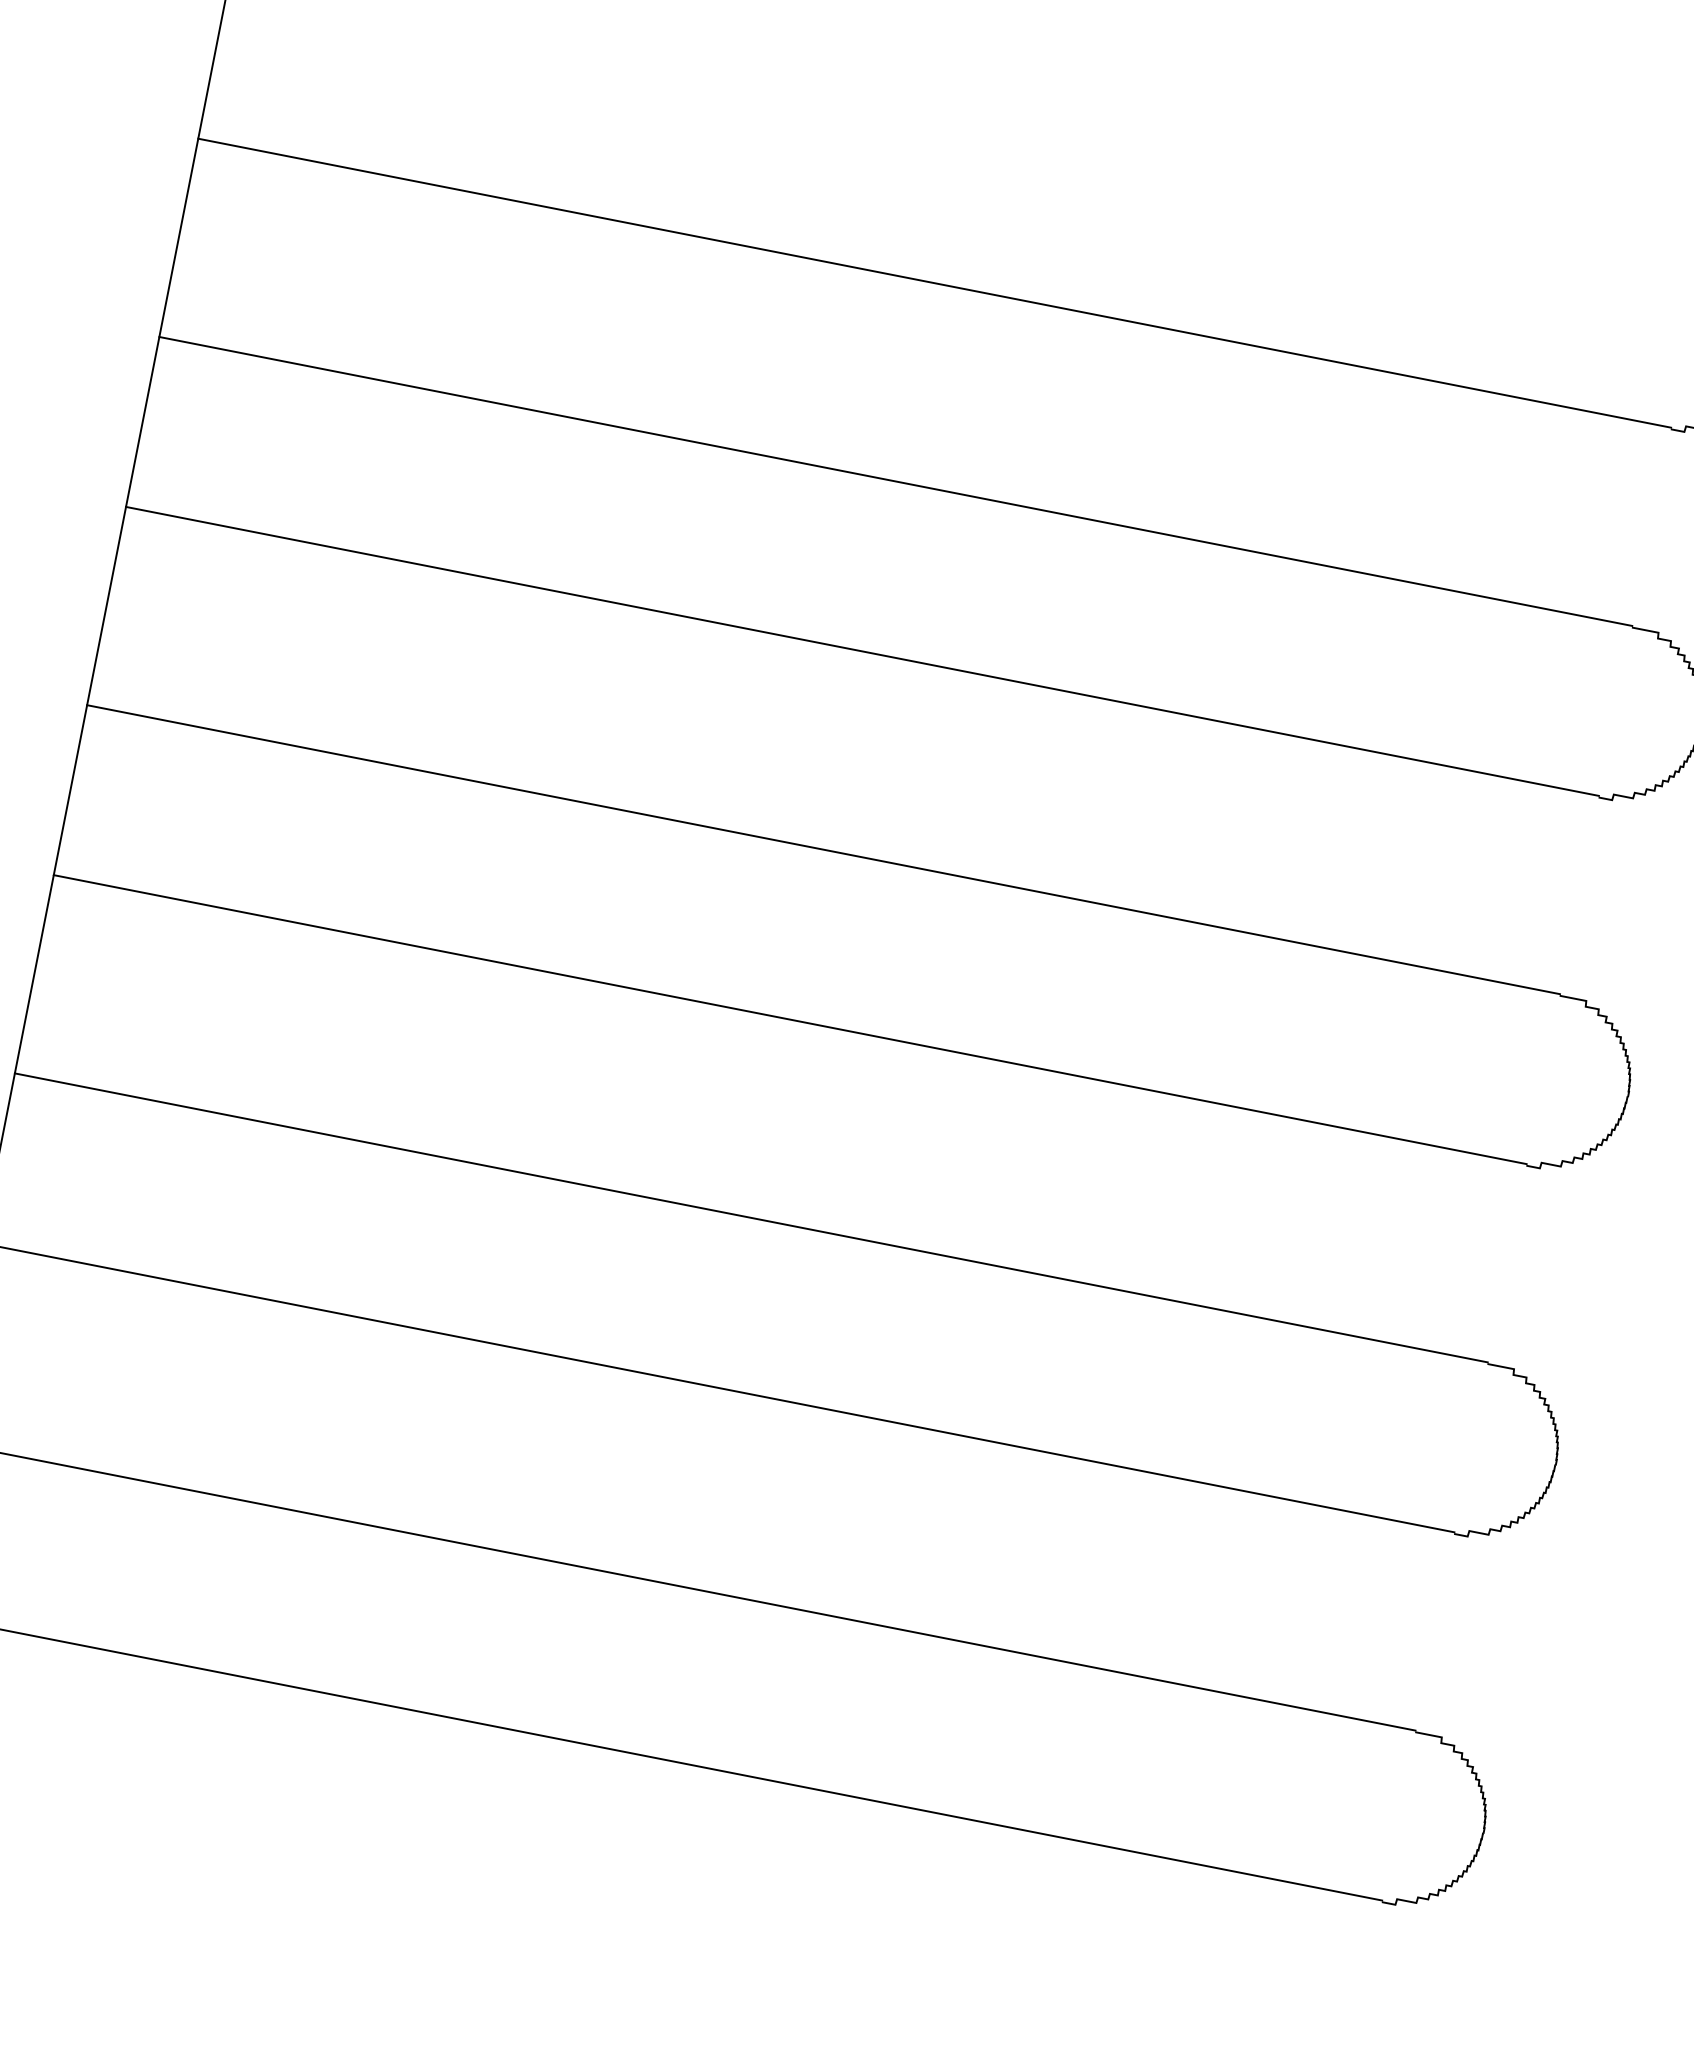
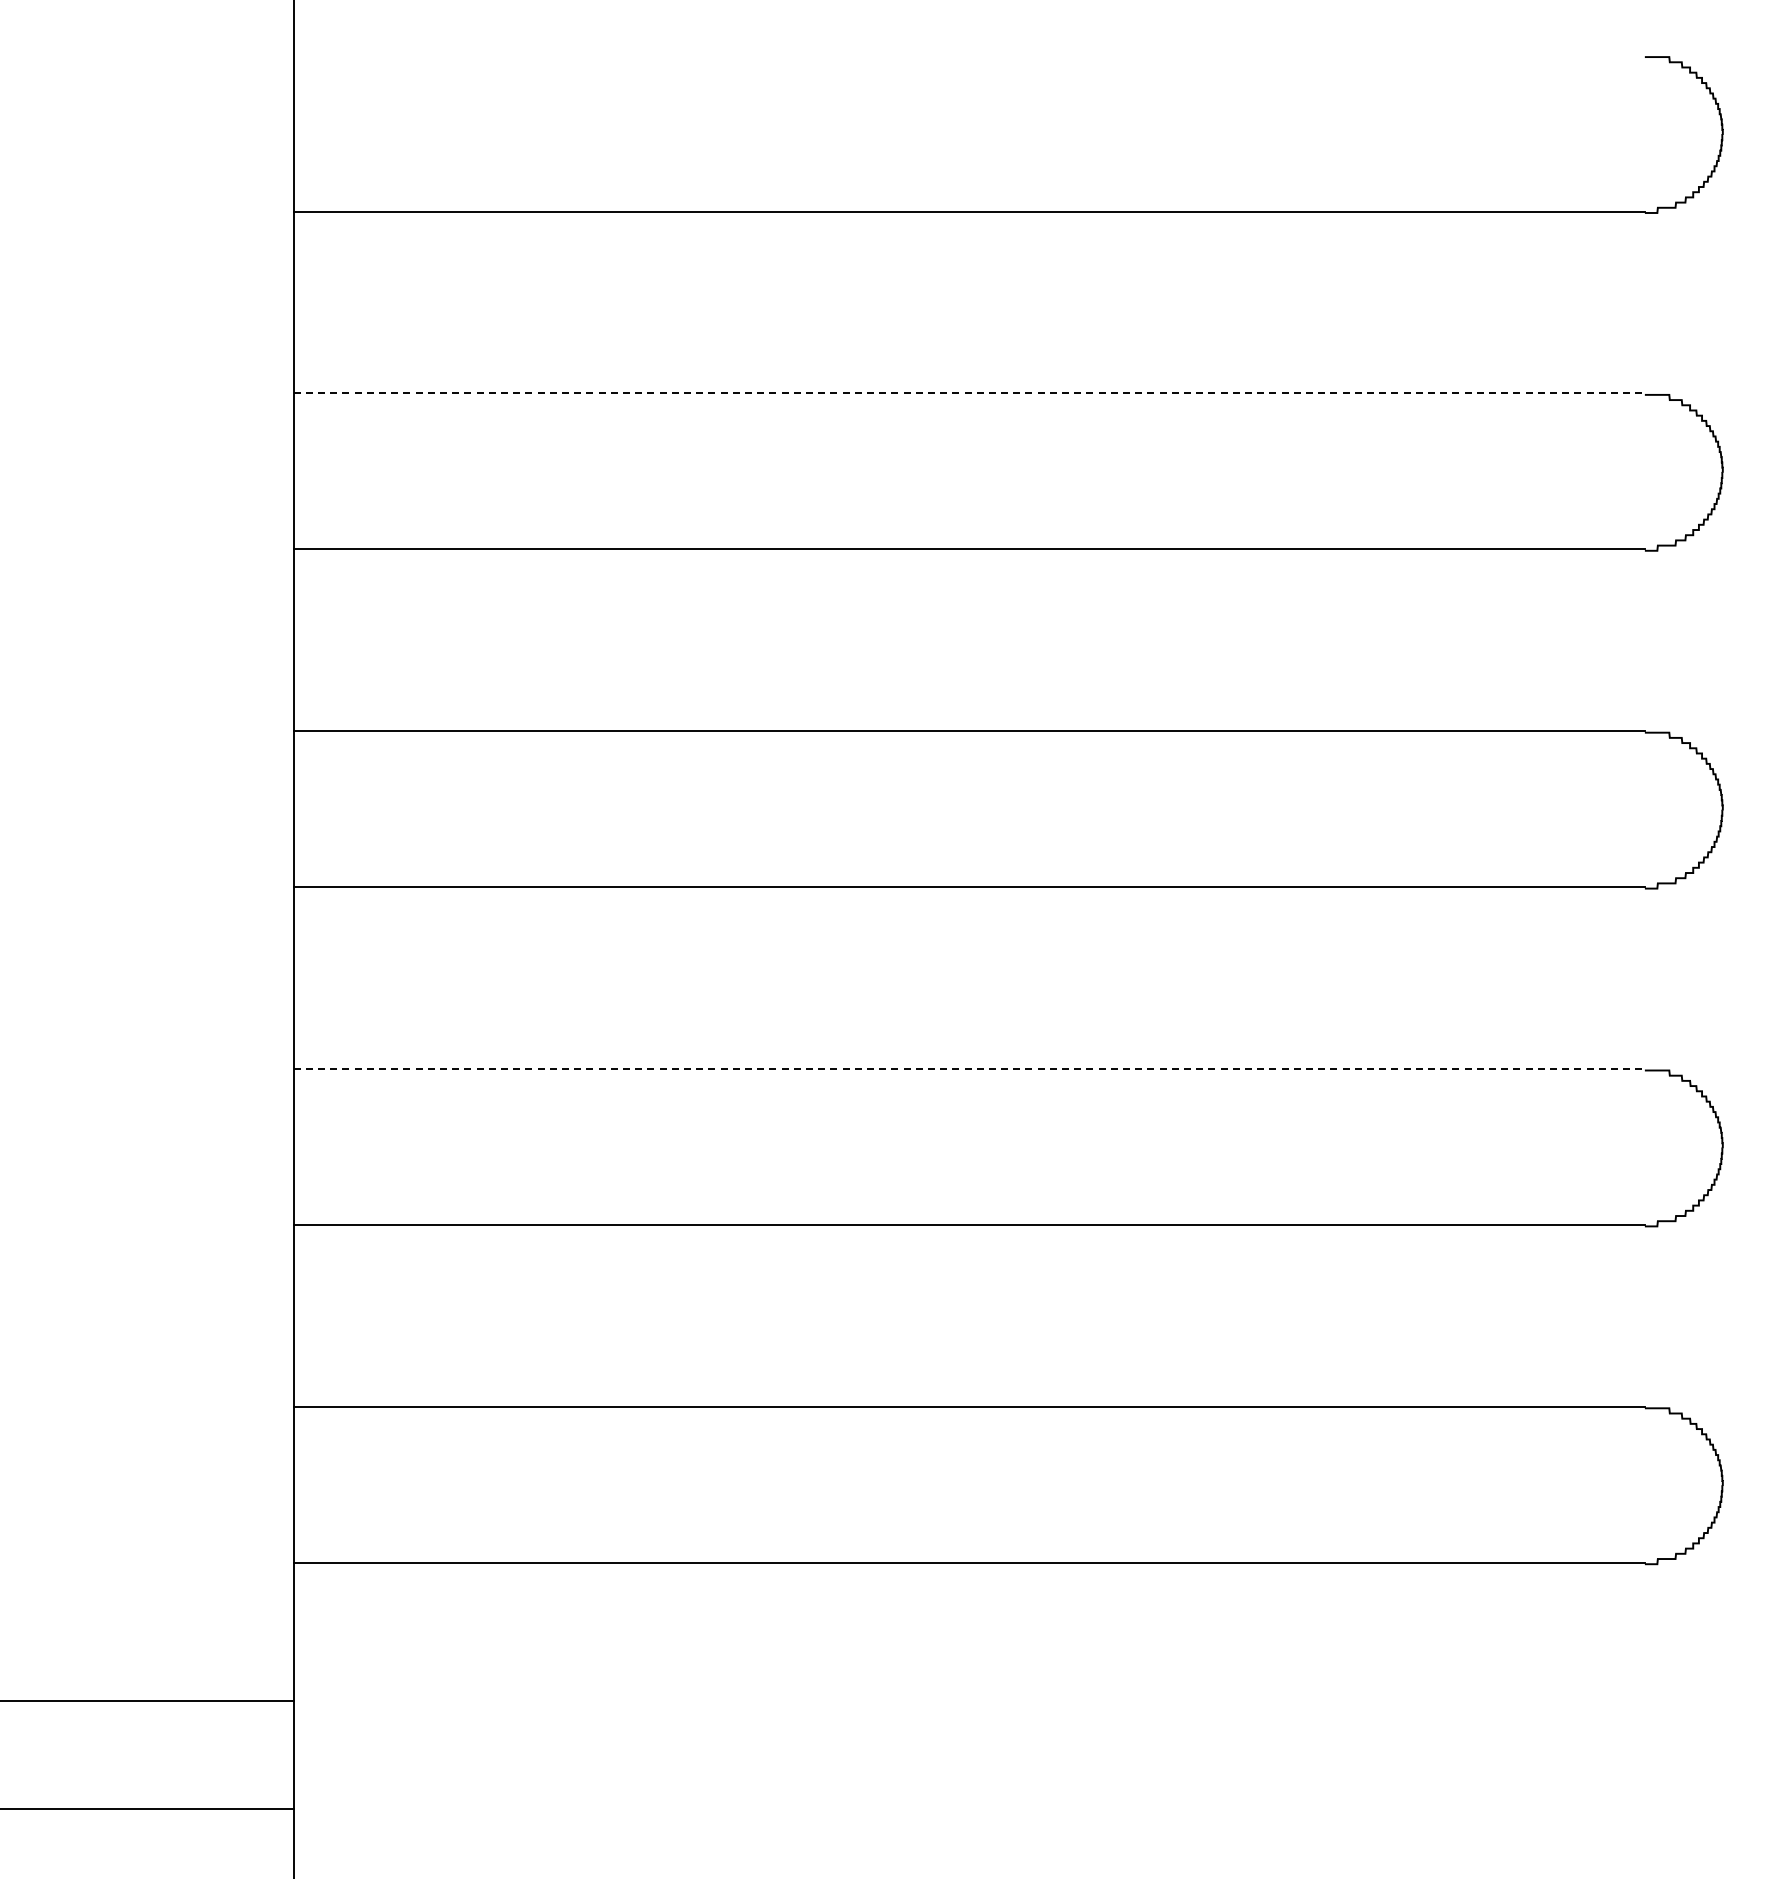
line: (896, 481) -> (969, 393), solid -> dashed
line: (751, 1218) -> (969, 1069), solid -> dashed

